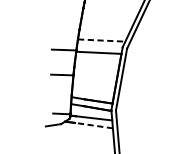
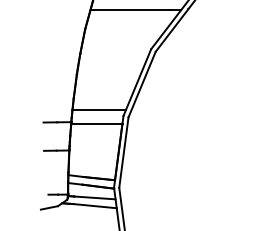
line: (101, 40) -> (99, 109), dashed -> solid
line: (94, 125) -> (95, 206), dashed -> solid

